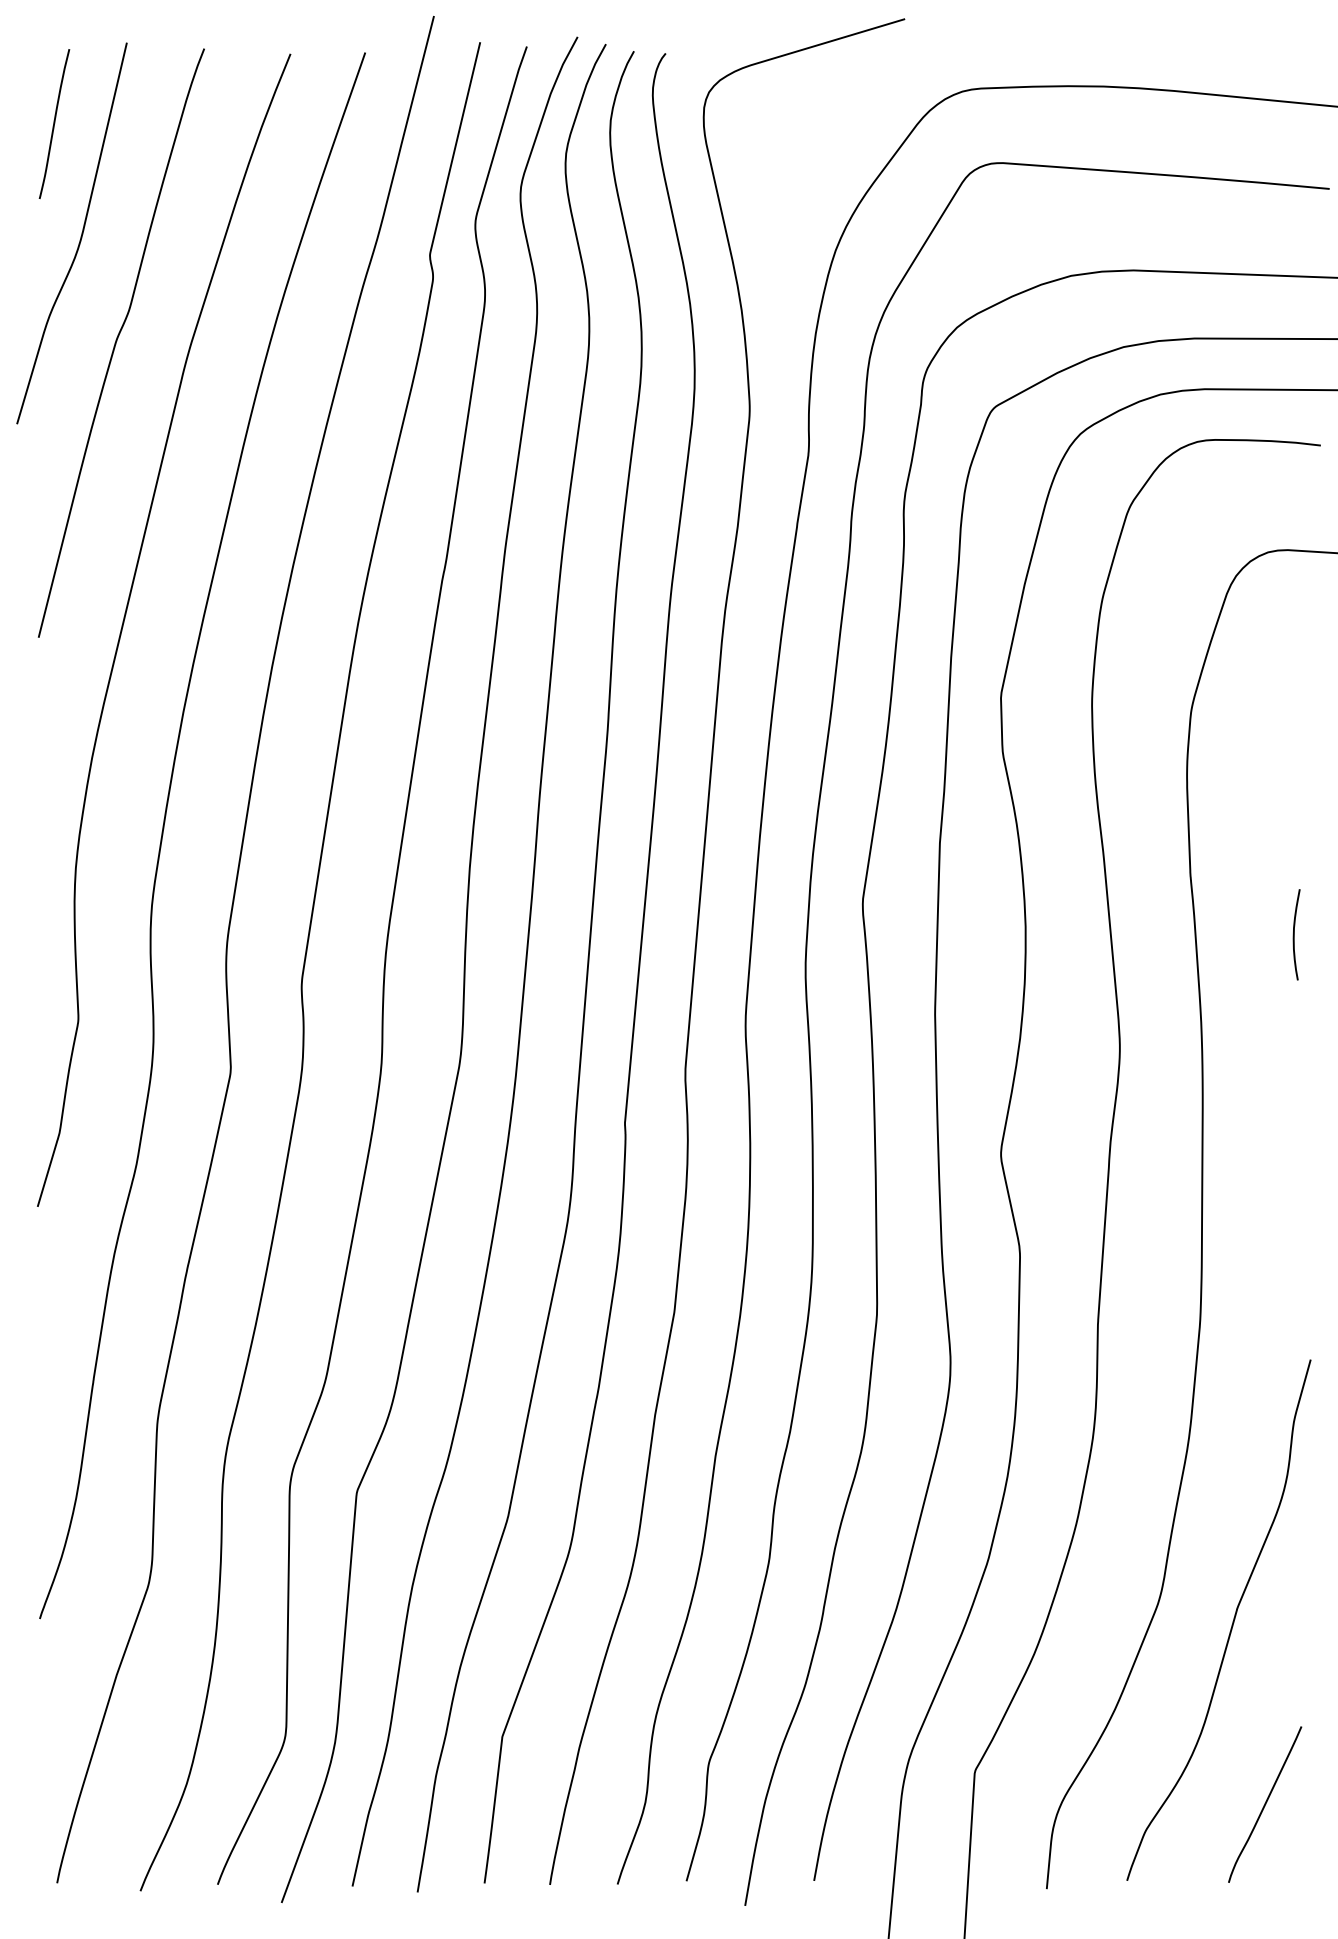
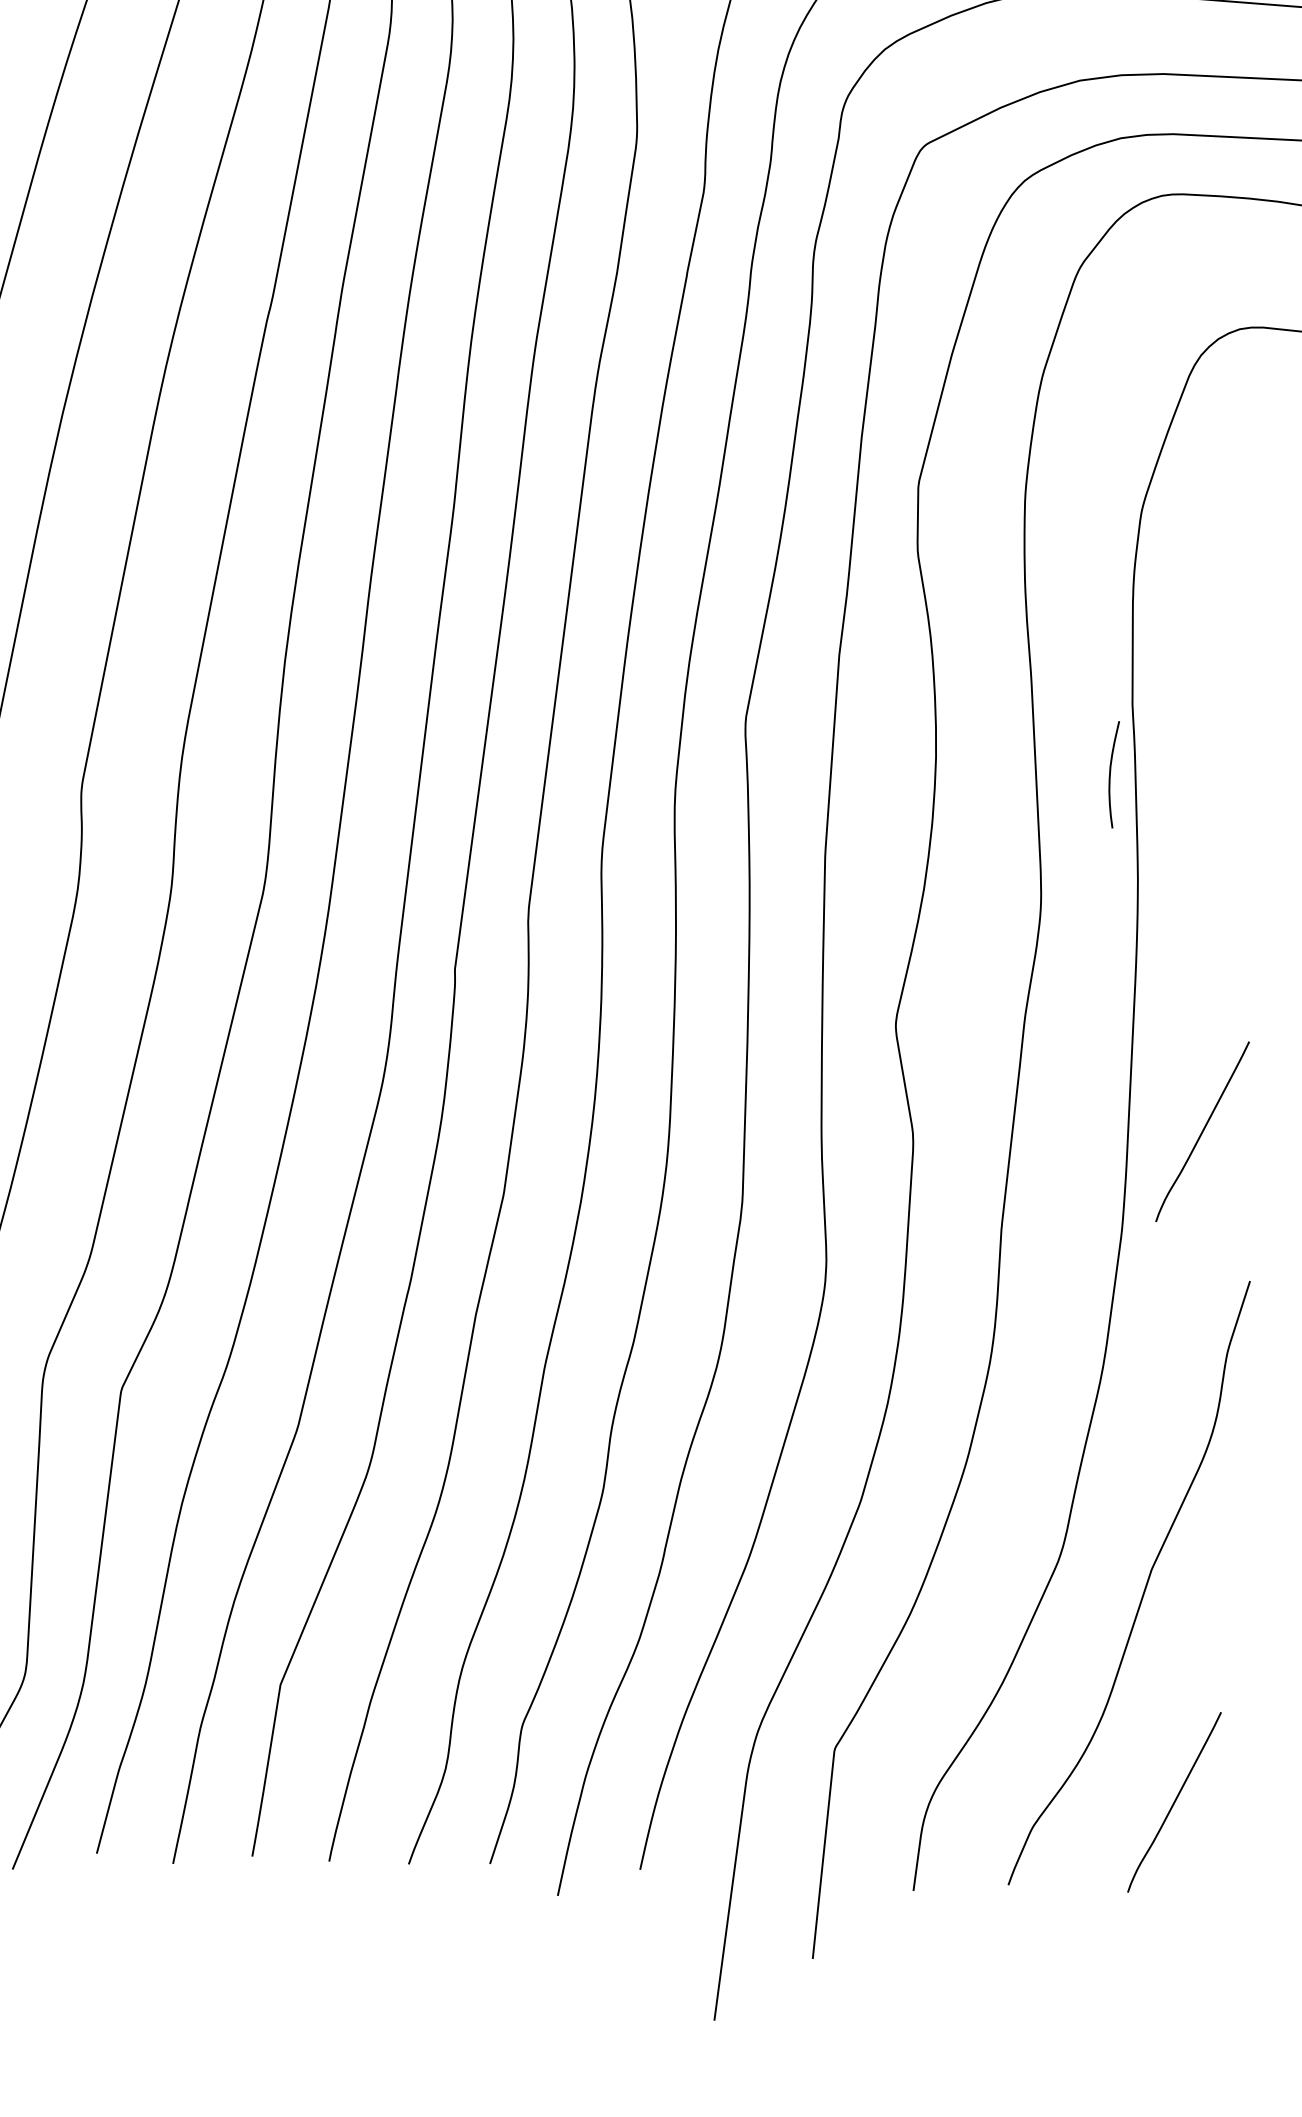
curve: (1294, 934) -> (1110, 774), moved
curve: (1265, 1234) -> (1203, 1131), added

